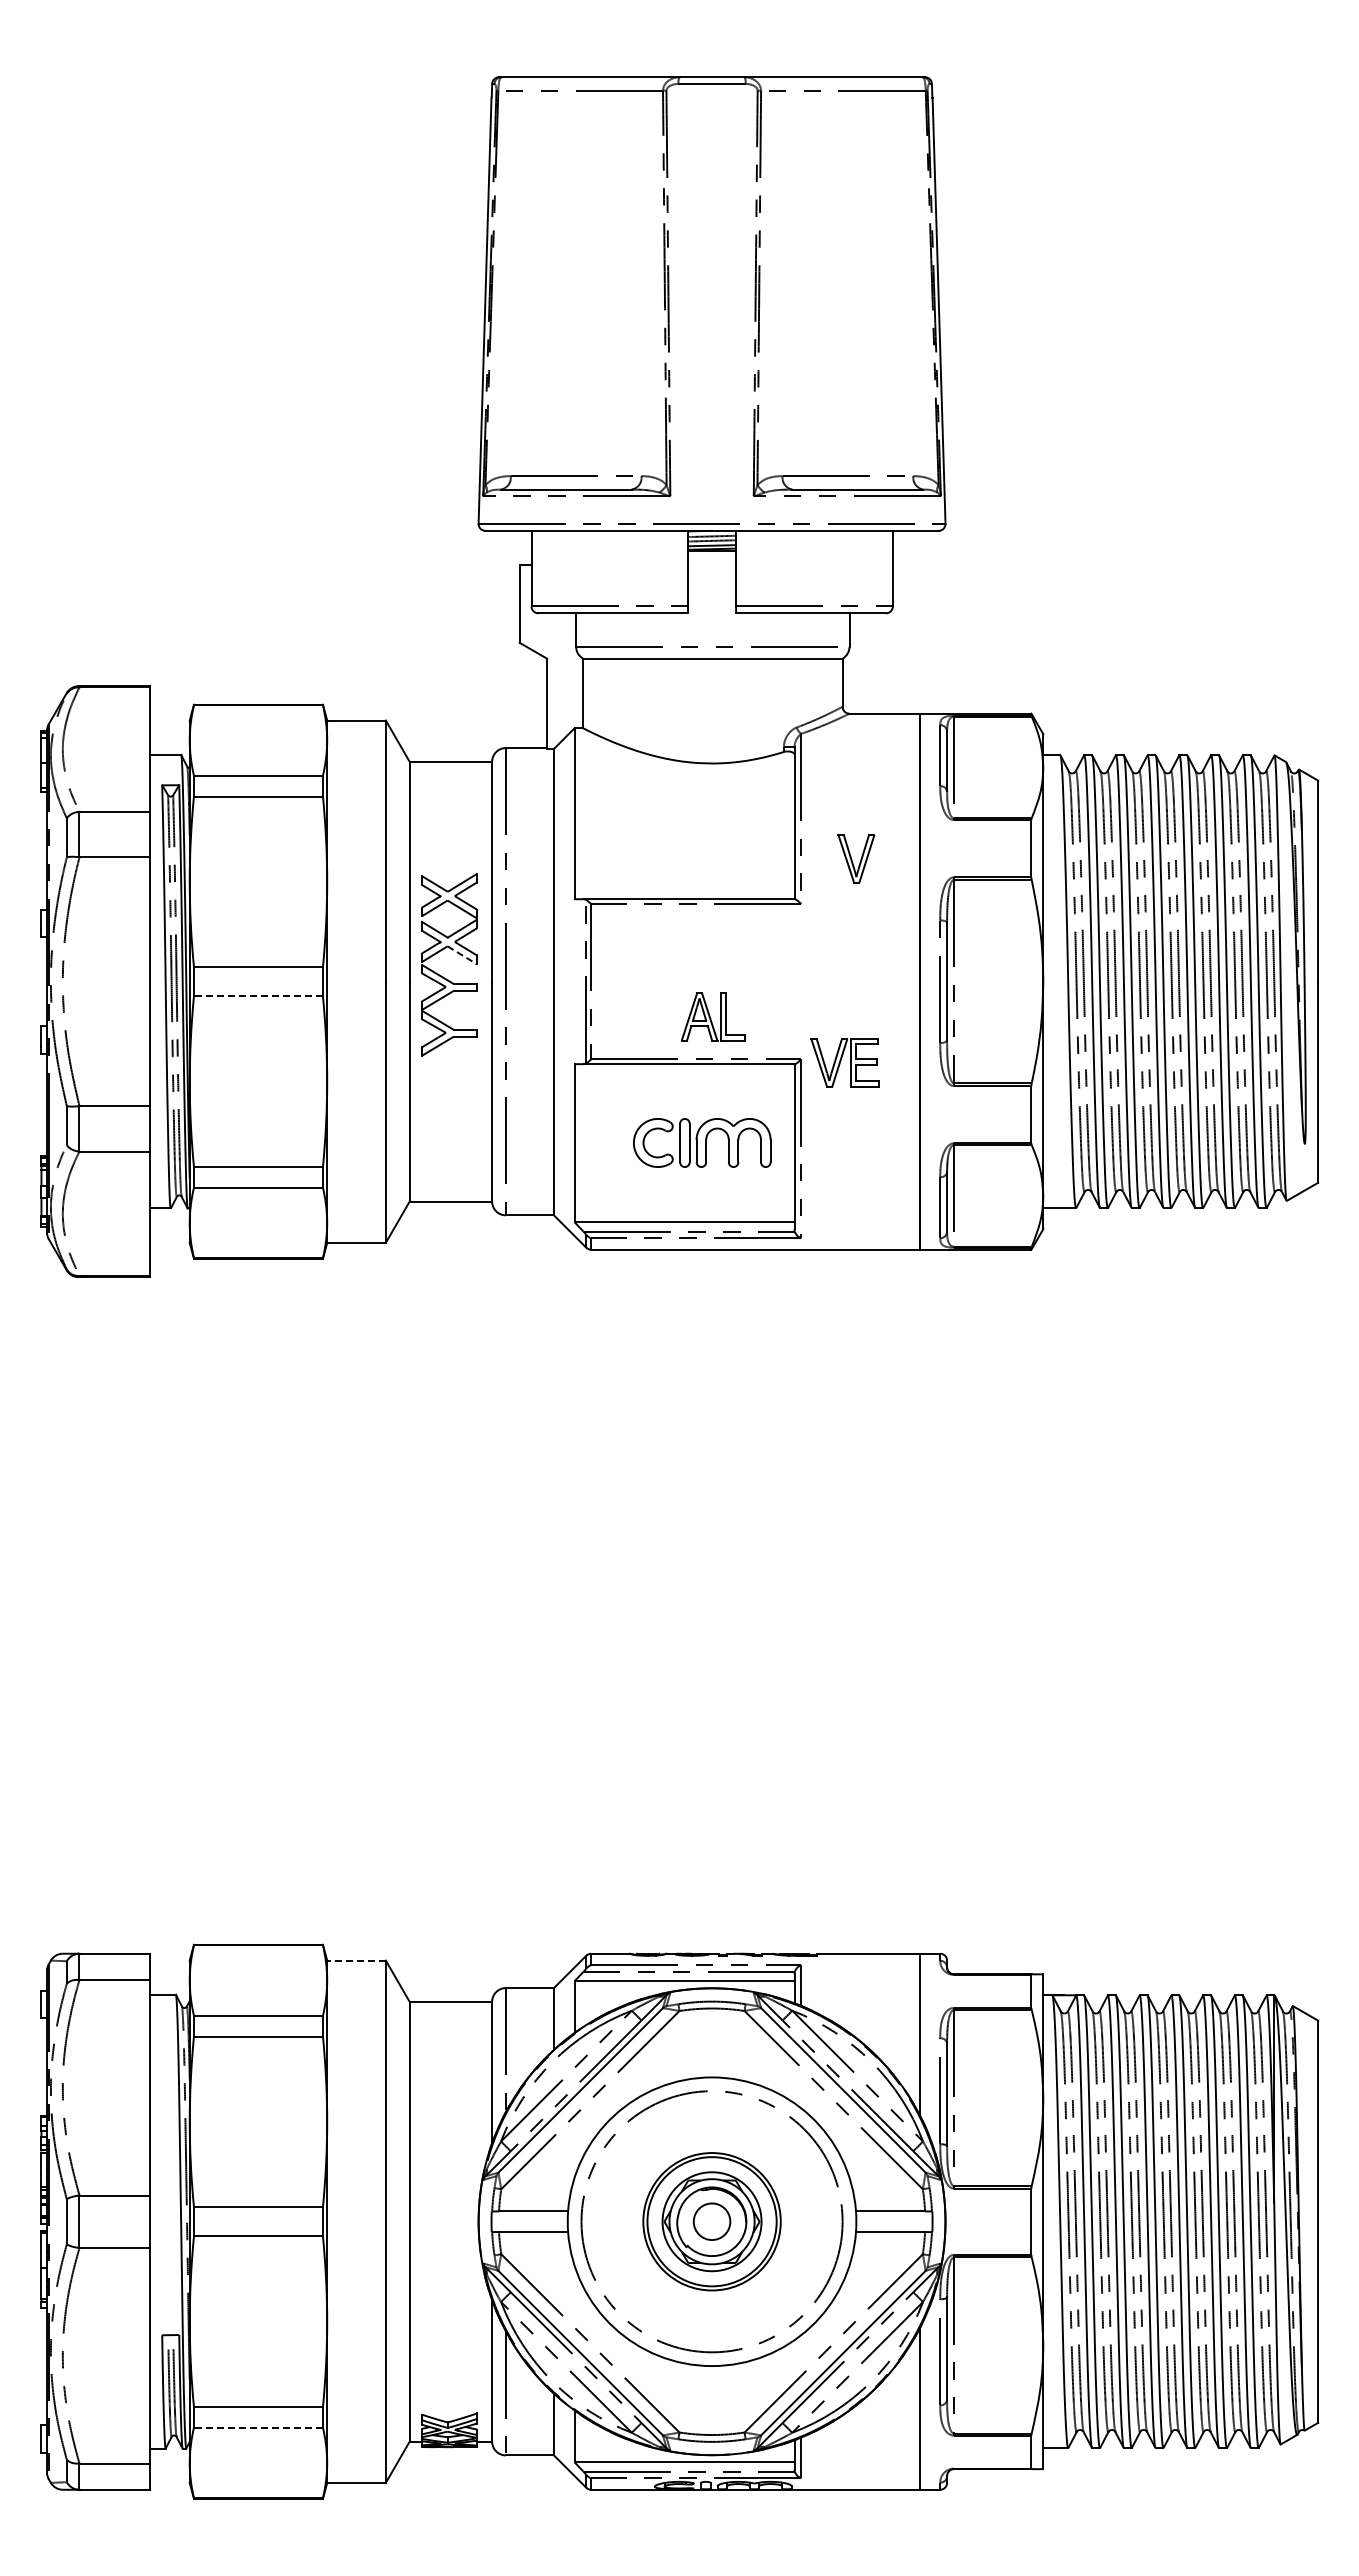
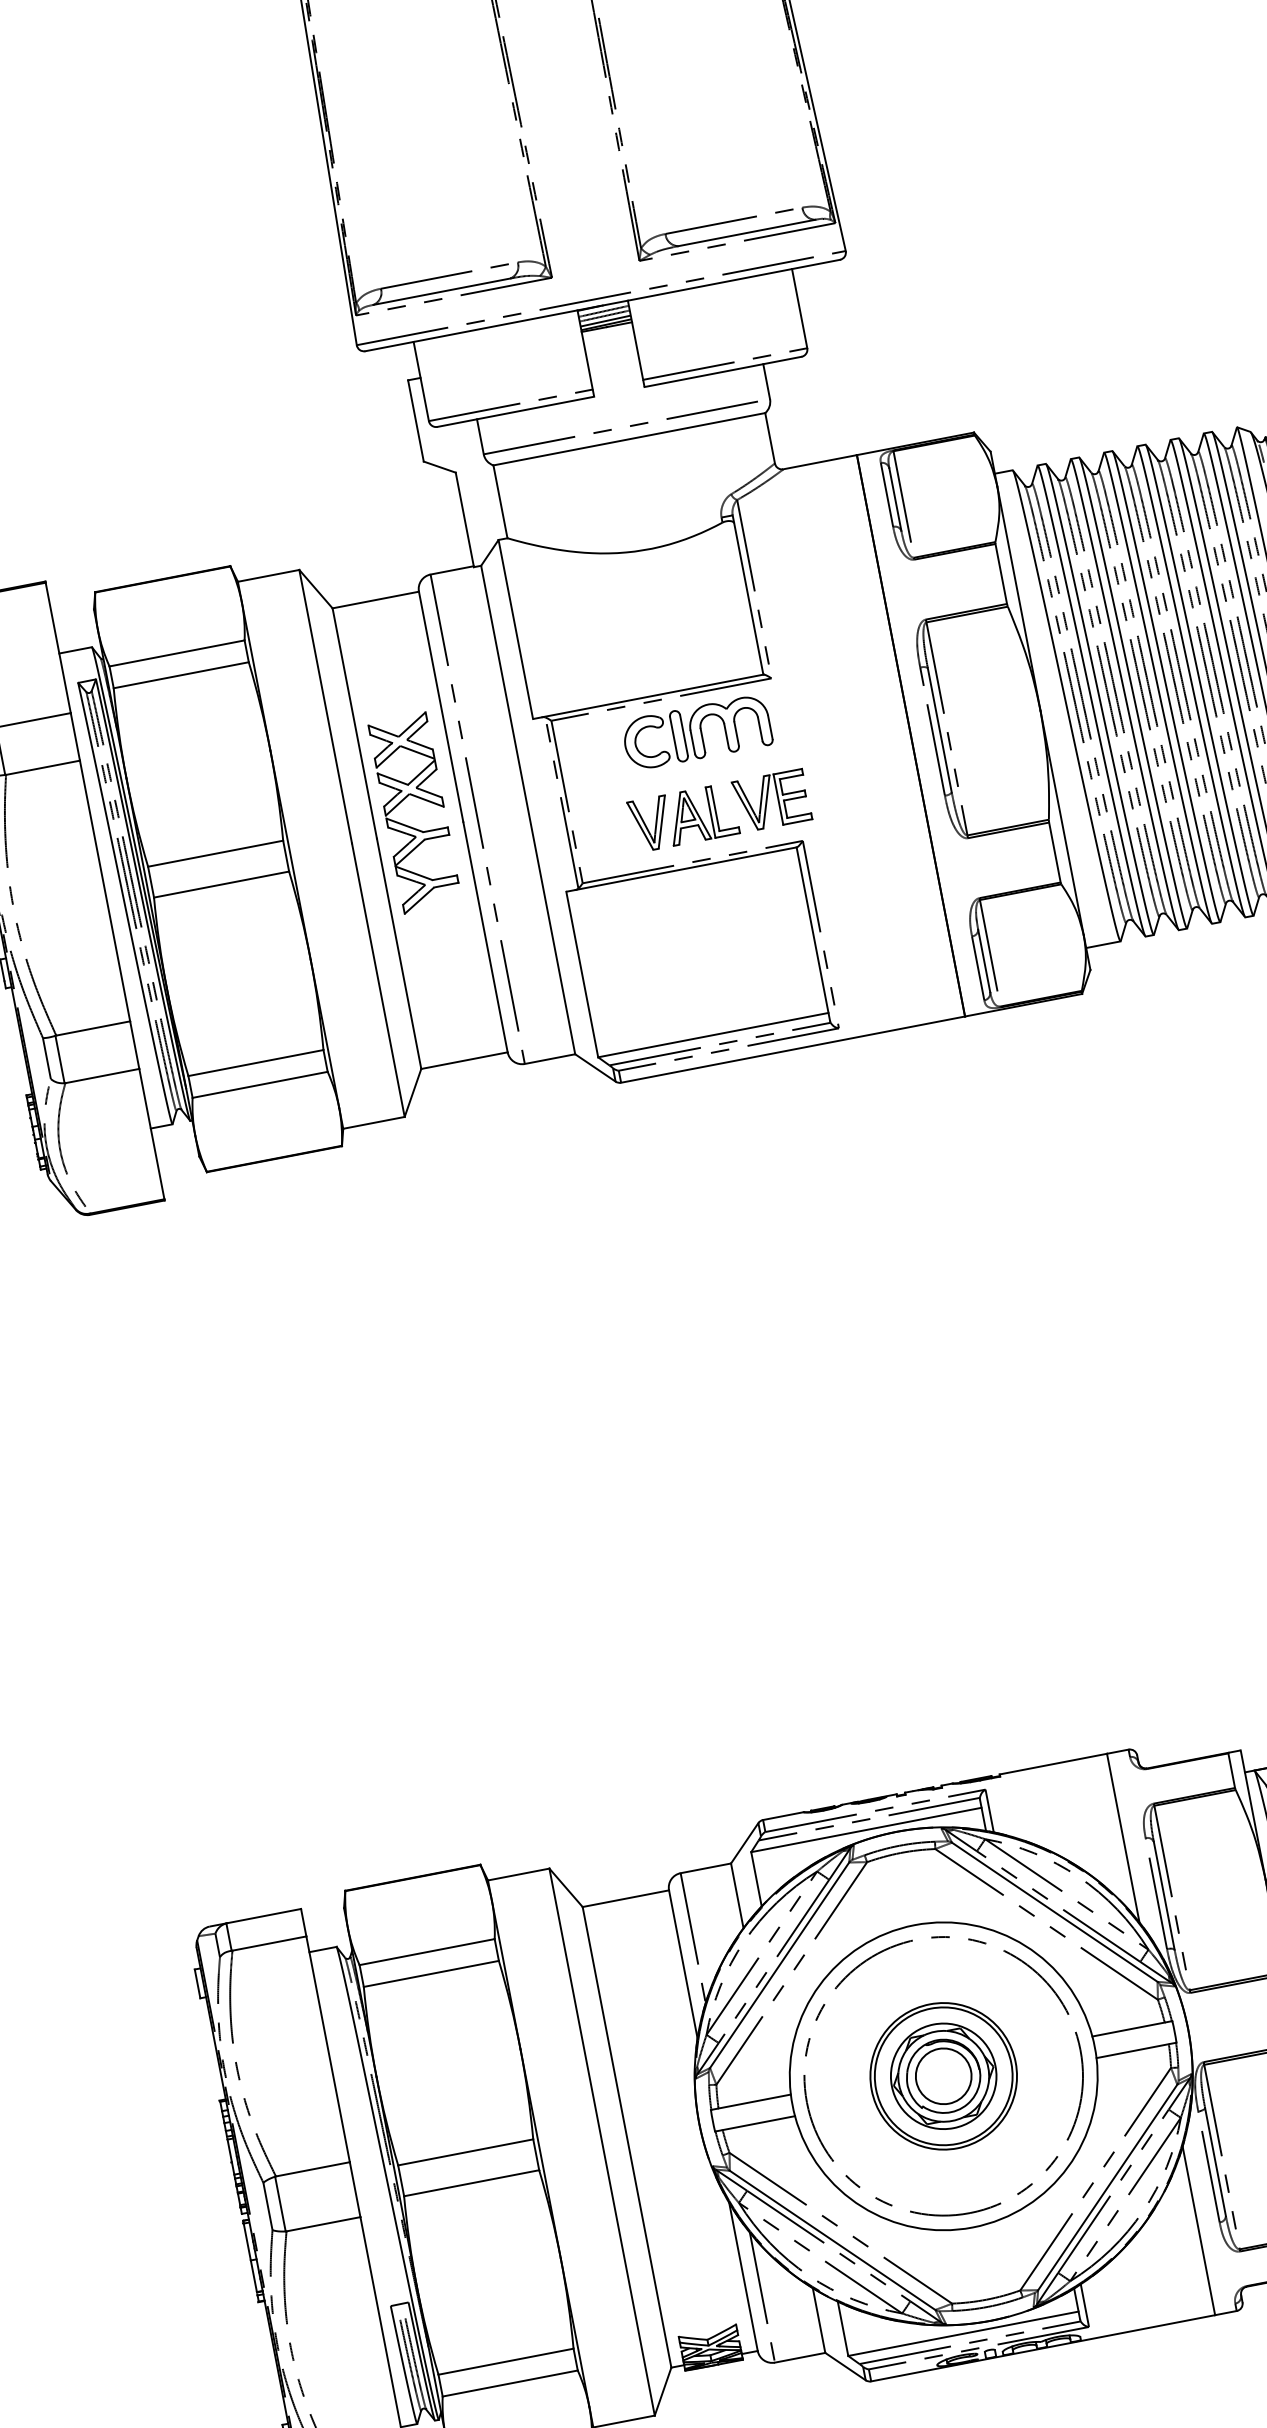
part: (856, 858) -> (650, 823), moved
line: (462, 955) -> (426, 800), dashed -> solid
line: (257, 996) -> (220, 884), dashed -> solid
part: (844, 1062) -> (771, 800), moved
part: (702, 1142) -> (697, 732), moved
line: (356, 1960) -> (518, 1874), dashed -> solid
circle: (711, 2221) -> (943, 2076), size x1.43
line: (257, 2427) -> (509, 2383), dashed -> solid

